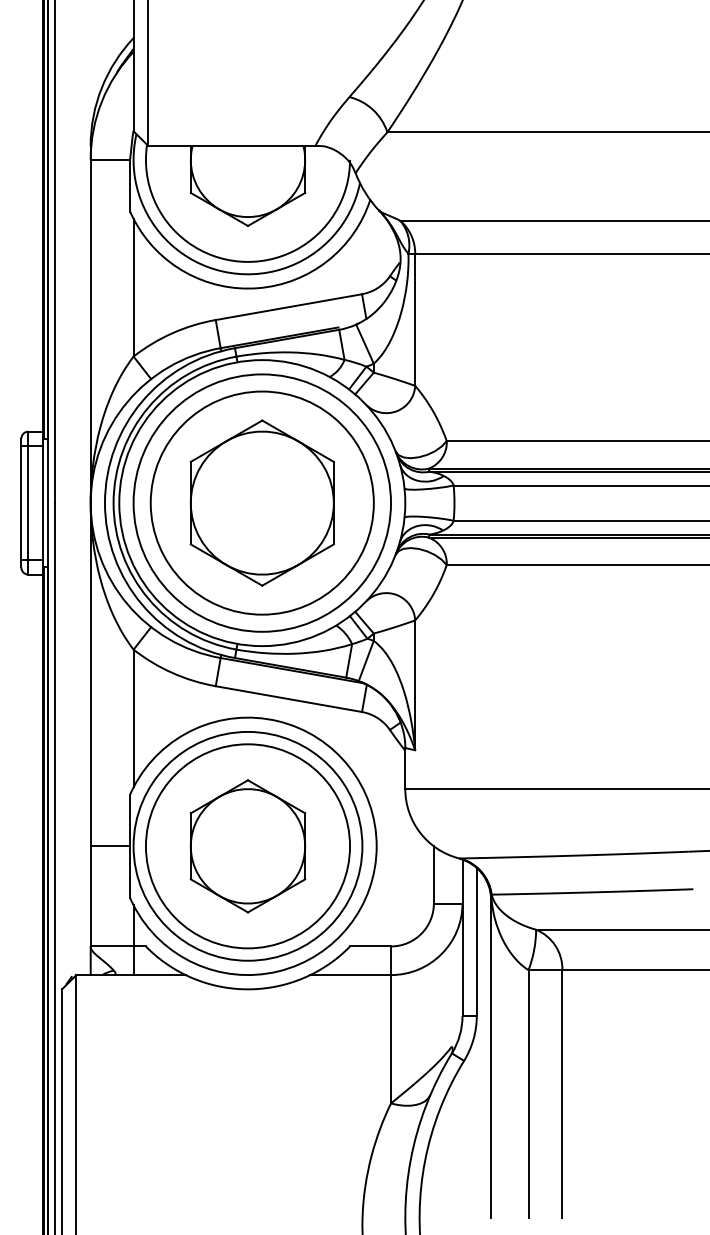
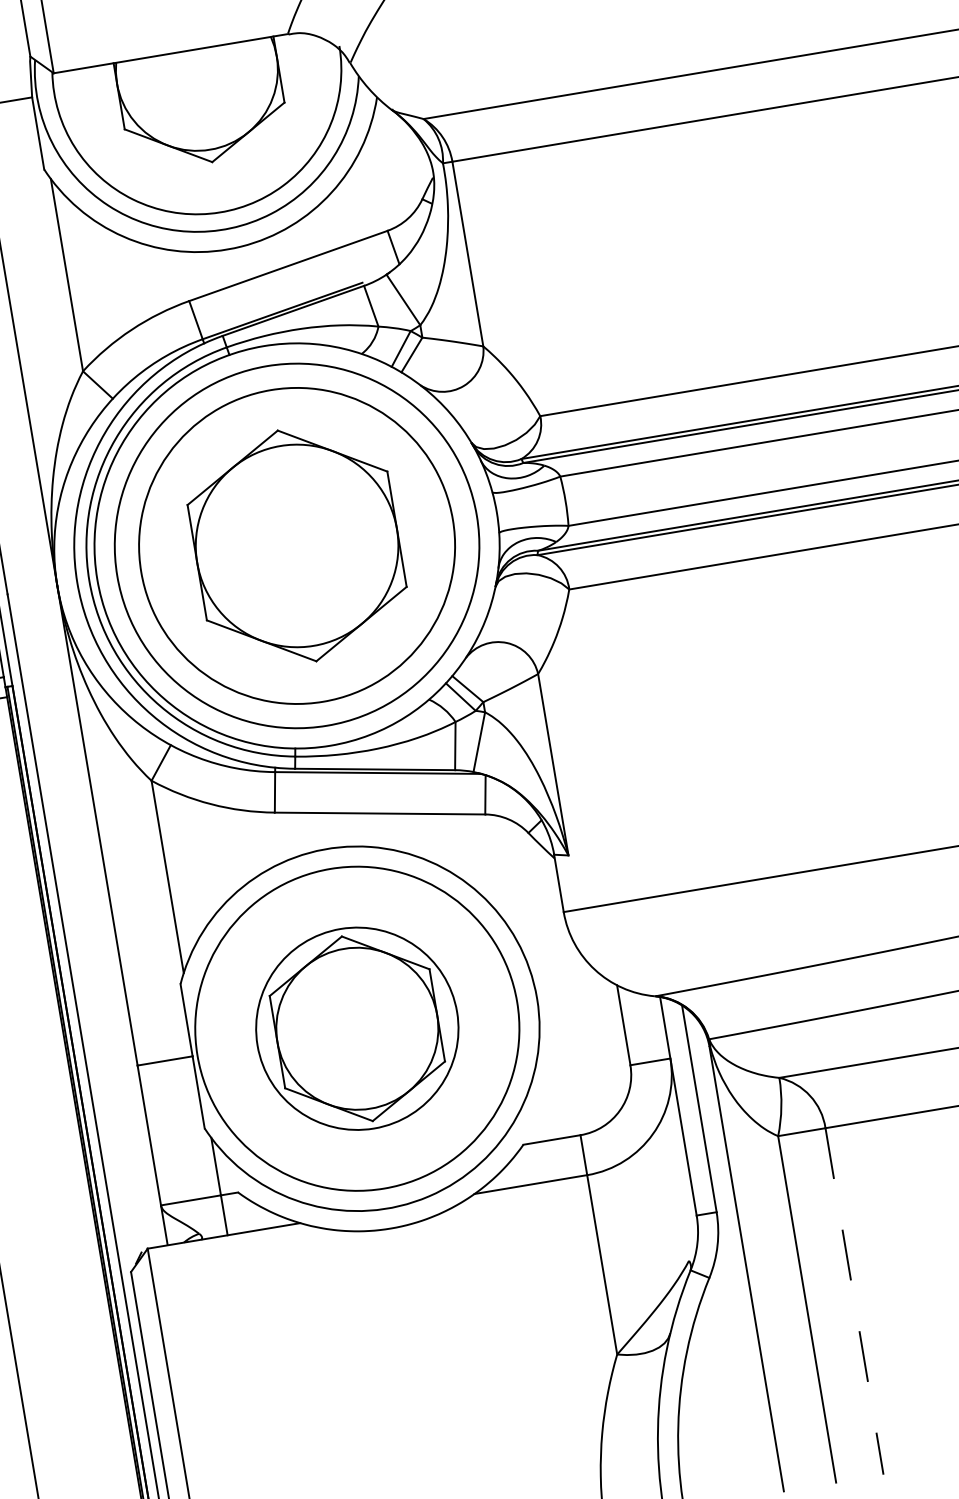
circle: (247, 846) -> (356, 1029), size x0.7
line: (562, 1094) -> (854, 1301), solid -> dashed

